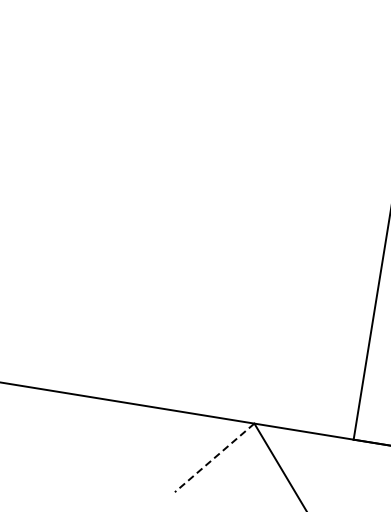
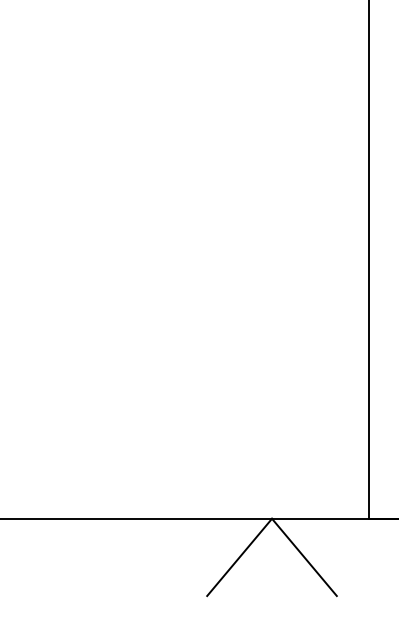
line: (214, 457) -> (239, 557), dashed -> solid

